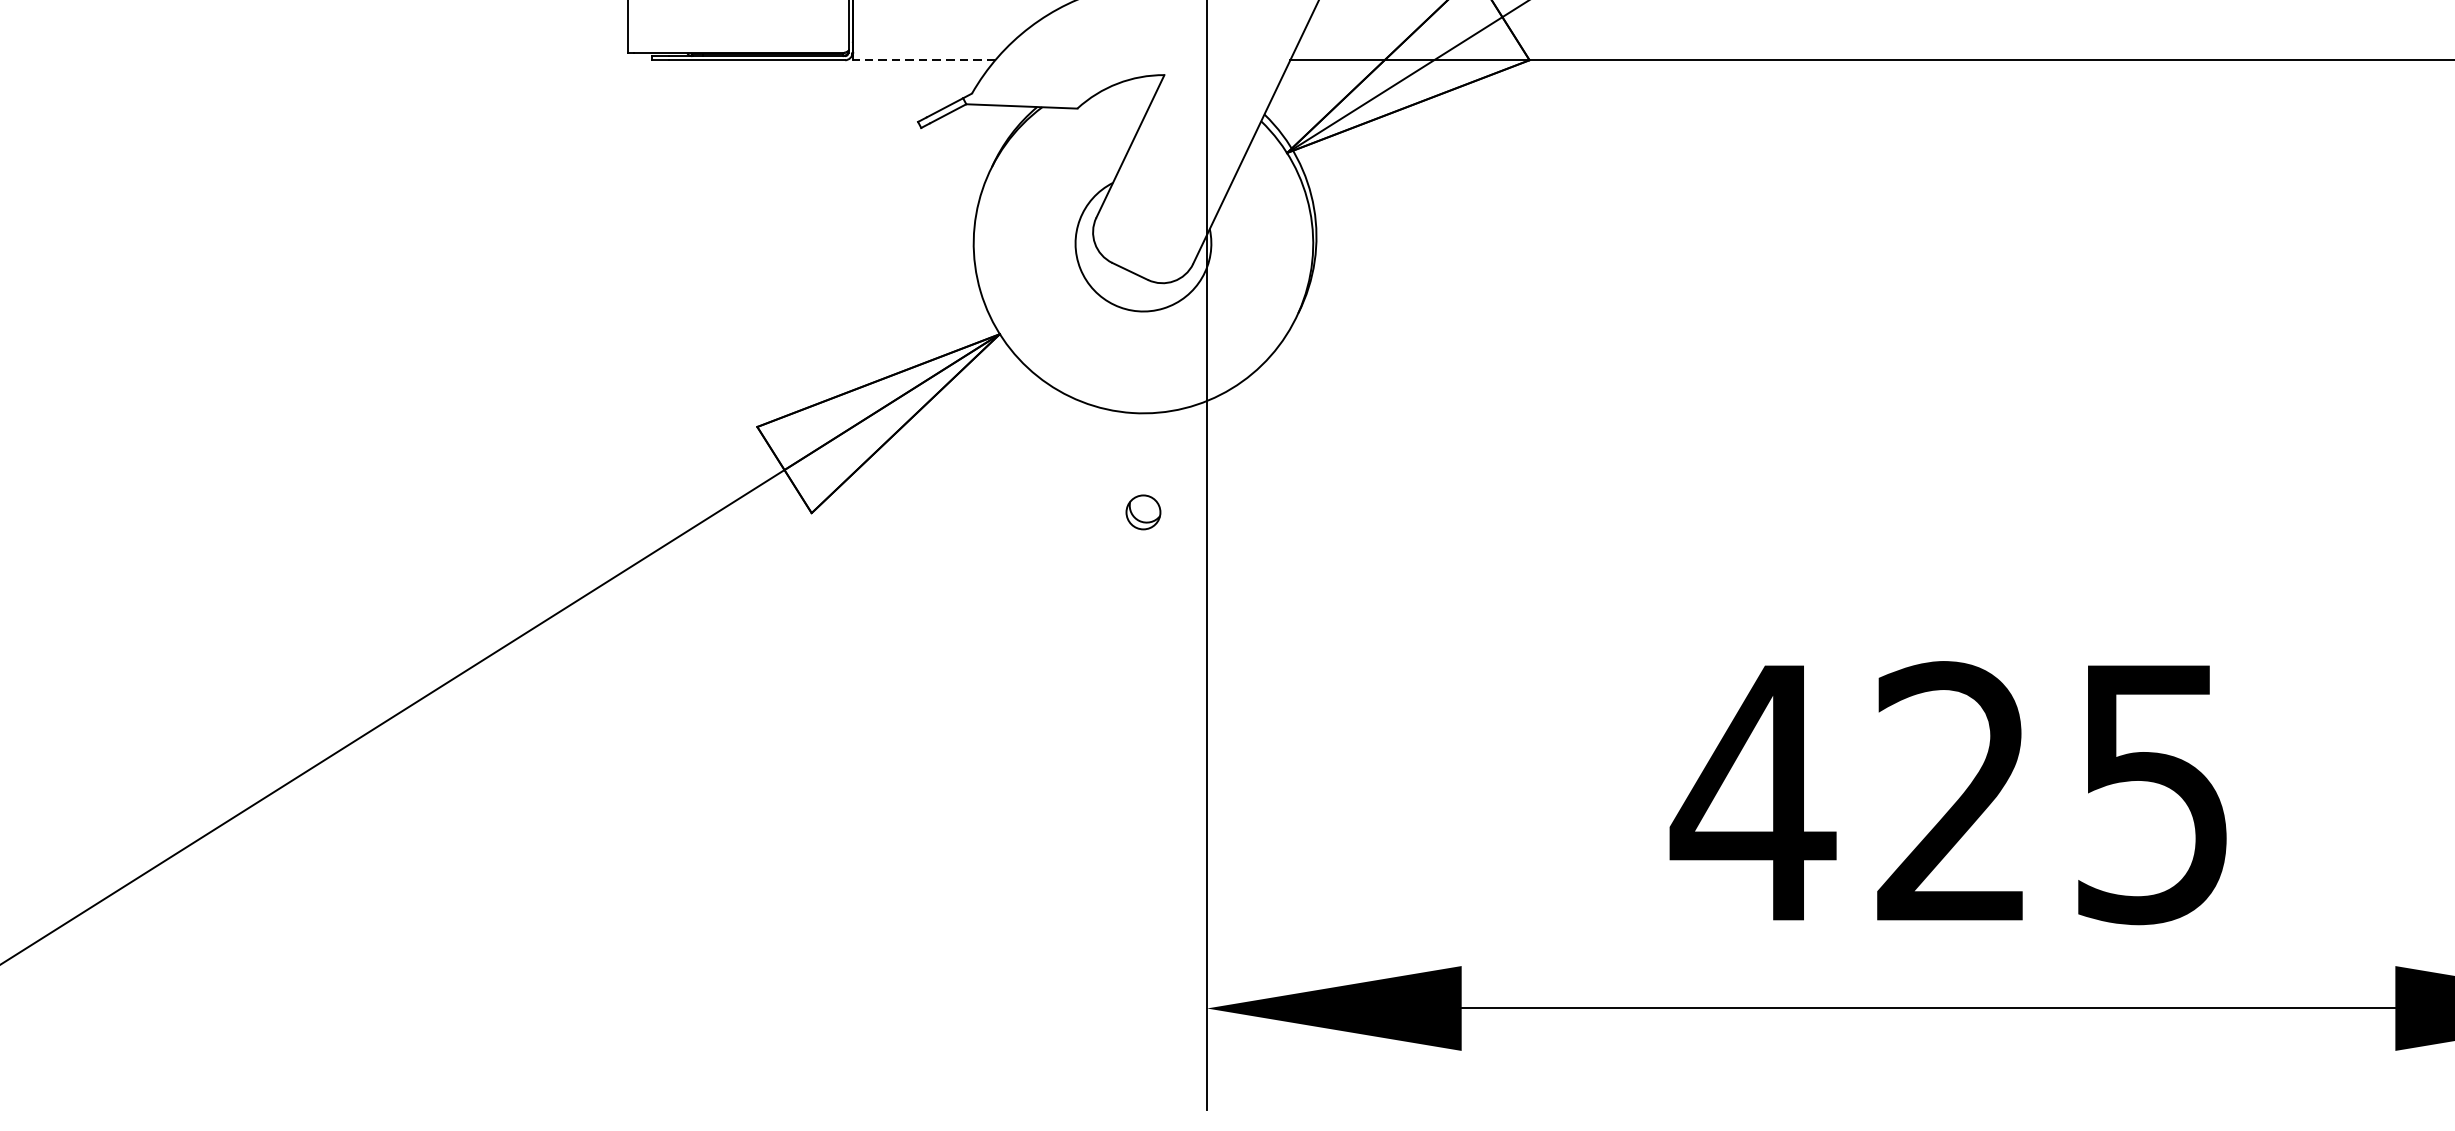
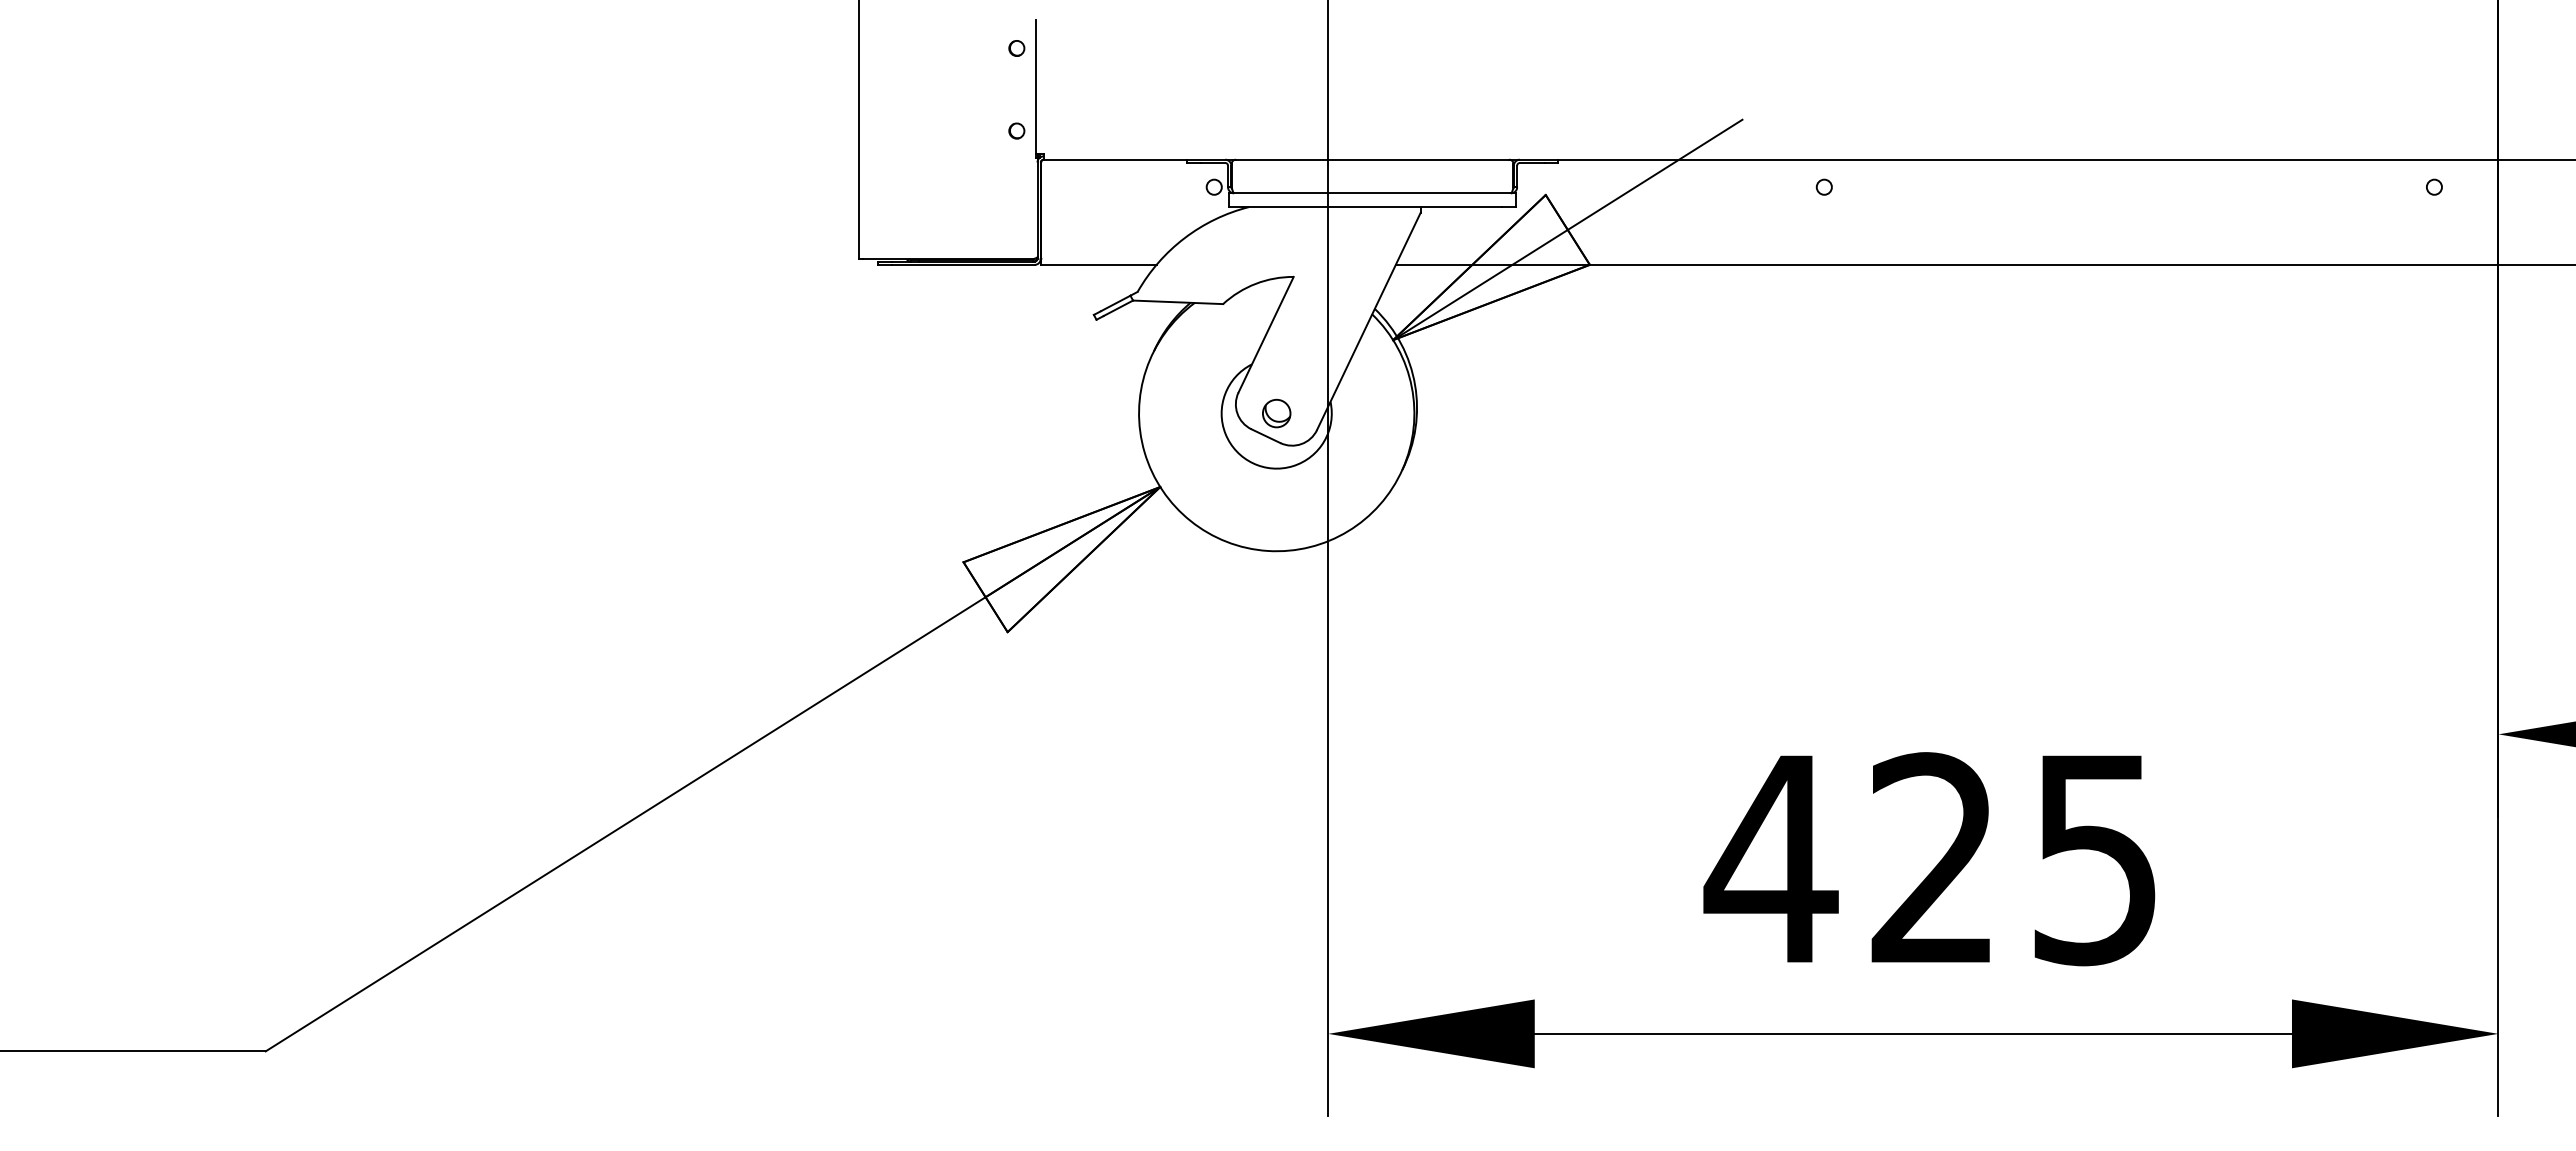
line: (923, 59) -> (1098, 264), dashed -> solid
part: (1143, 512) -> (1276, 413), moved

